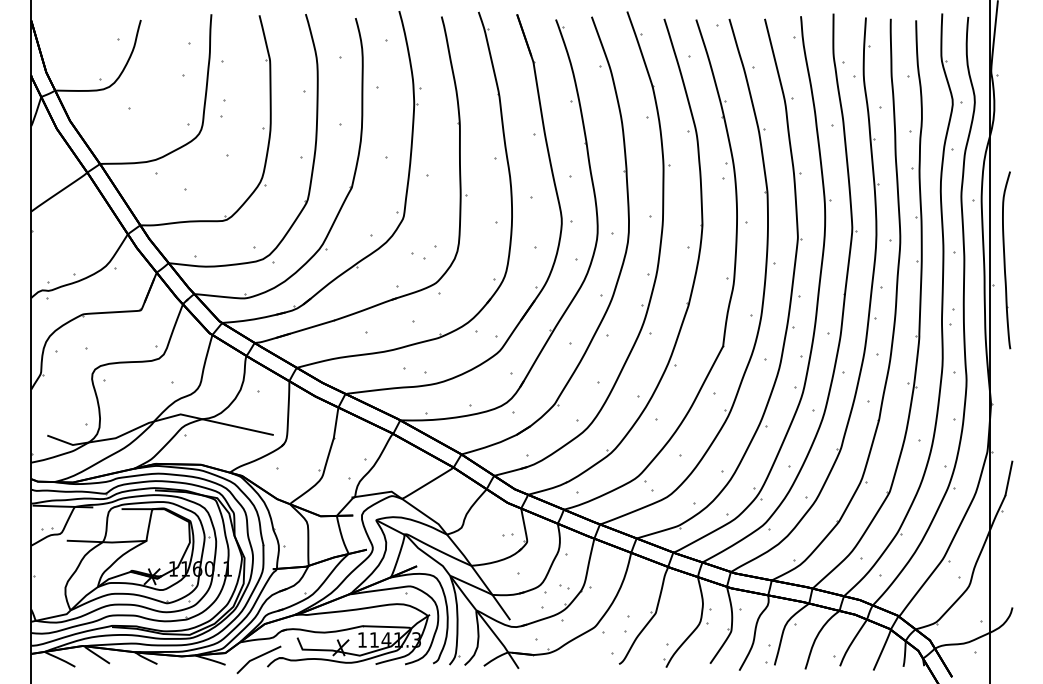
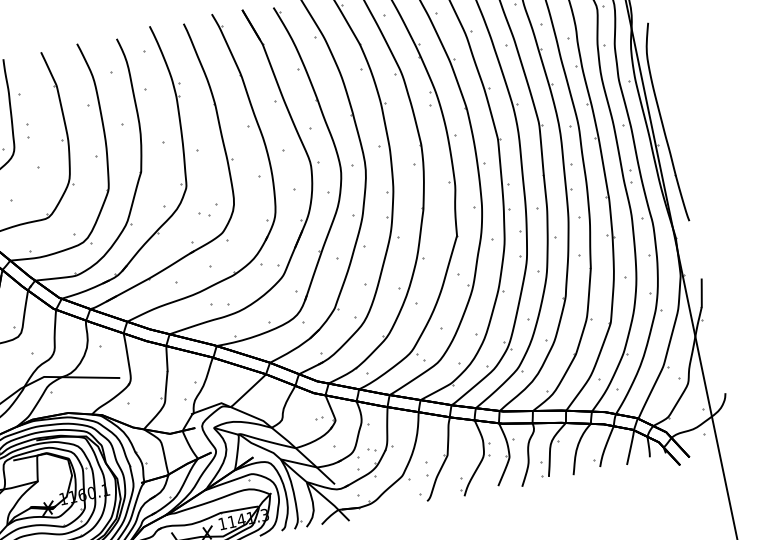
part: (1006, 260) -> (664, 123), size x1.43

